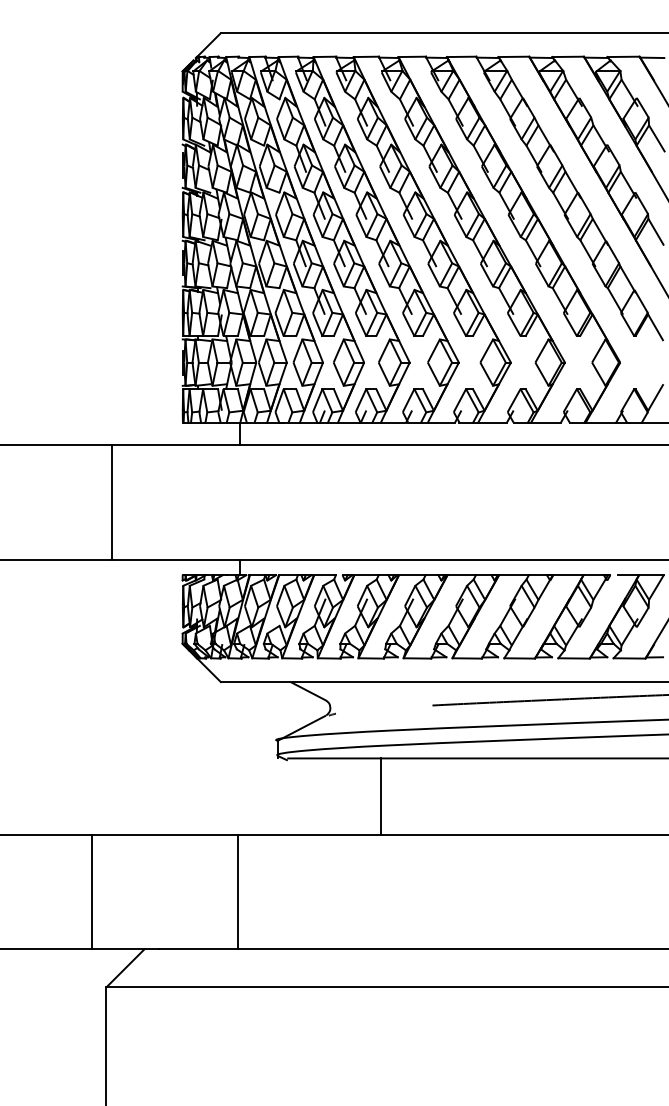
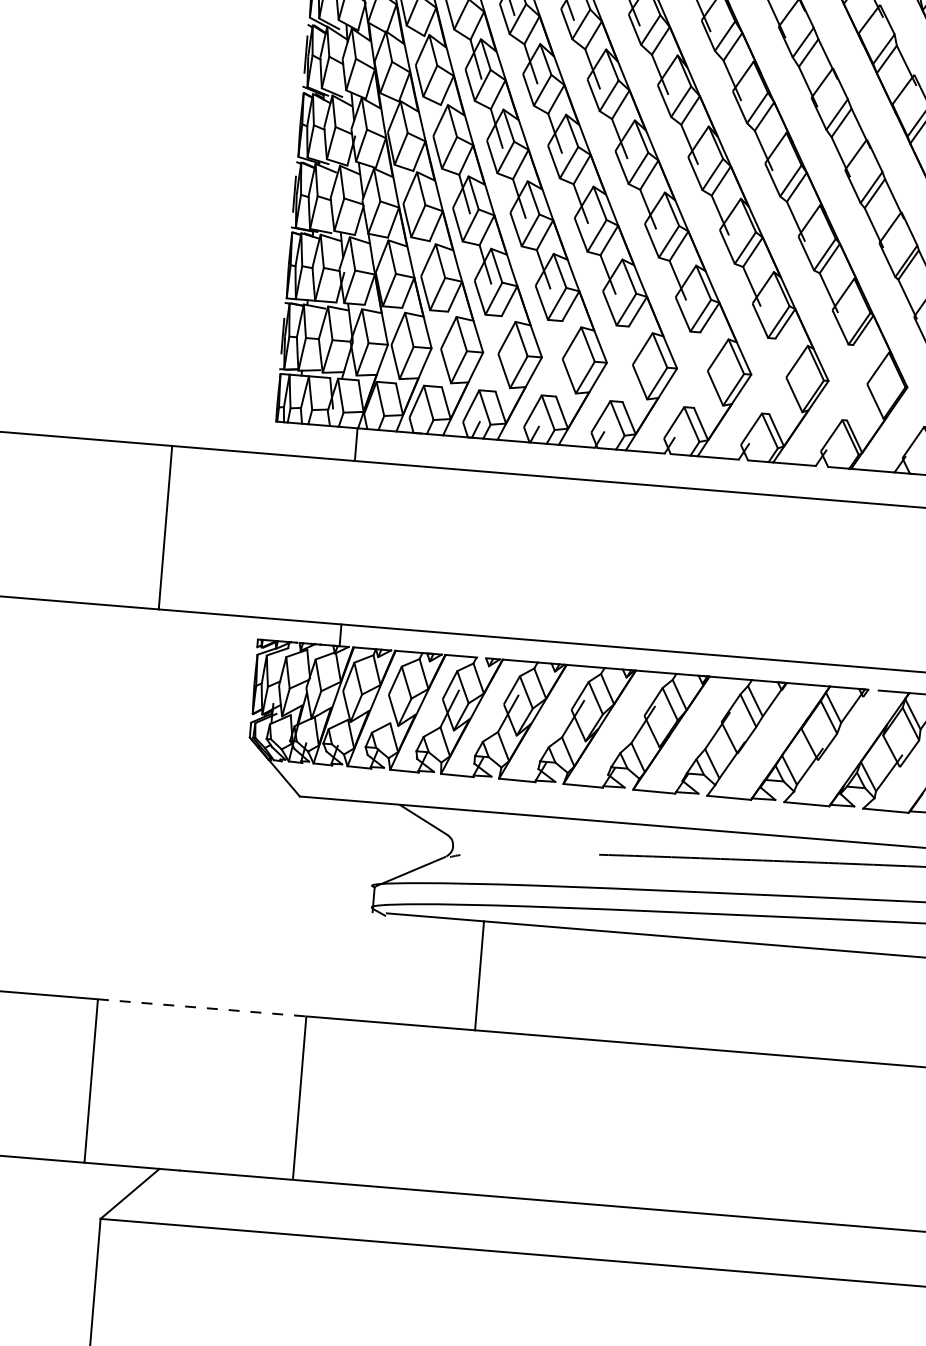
line: (381, 796) -> (480, 975), moved
line: (165, 834) -> (202, 1007), solid -> dashed

